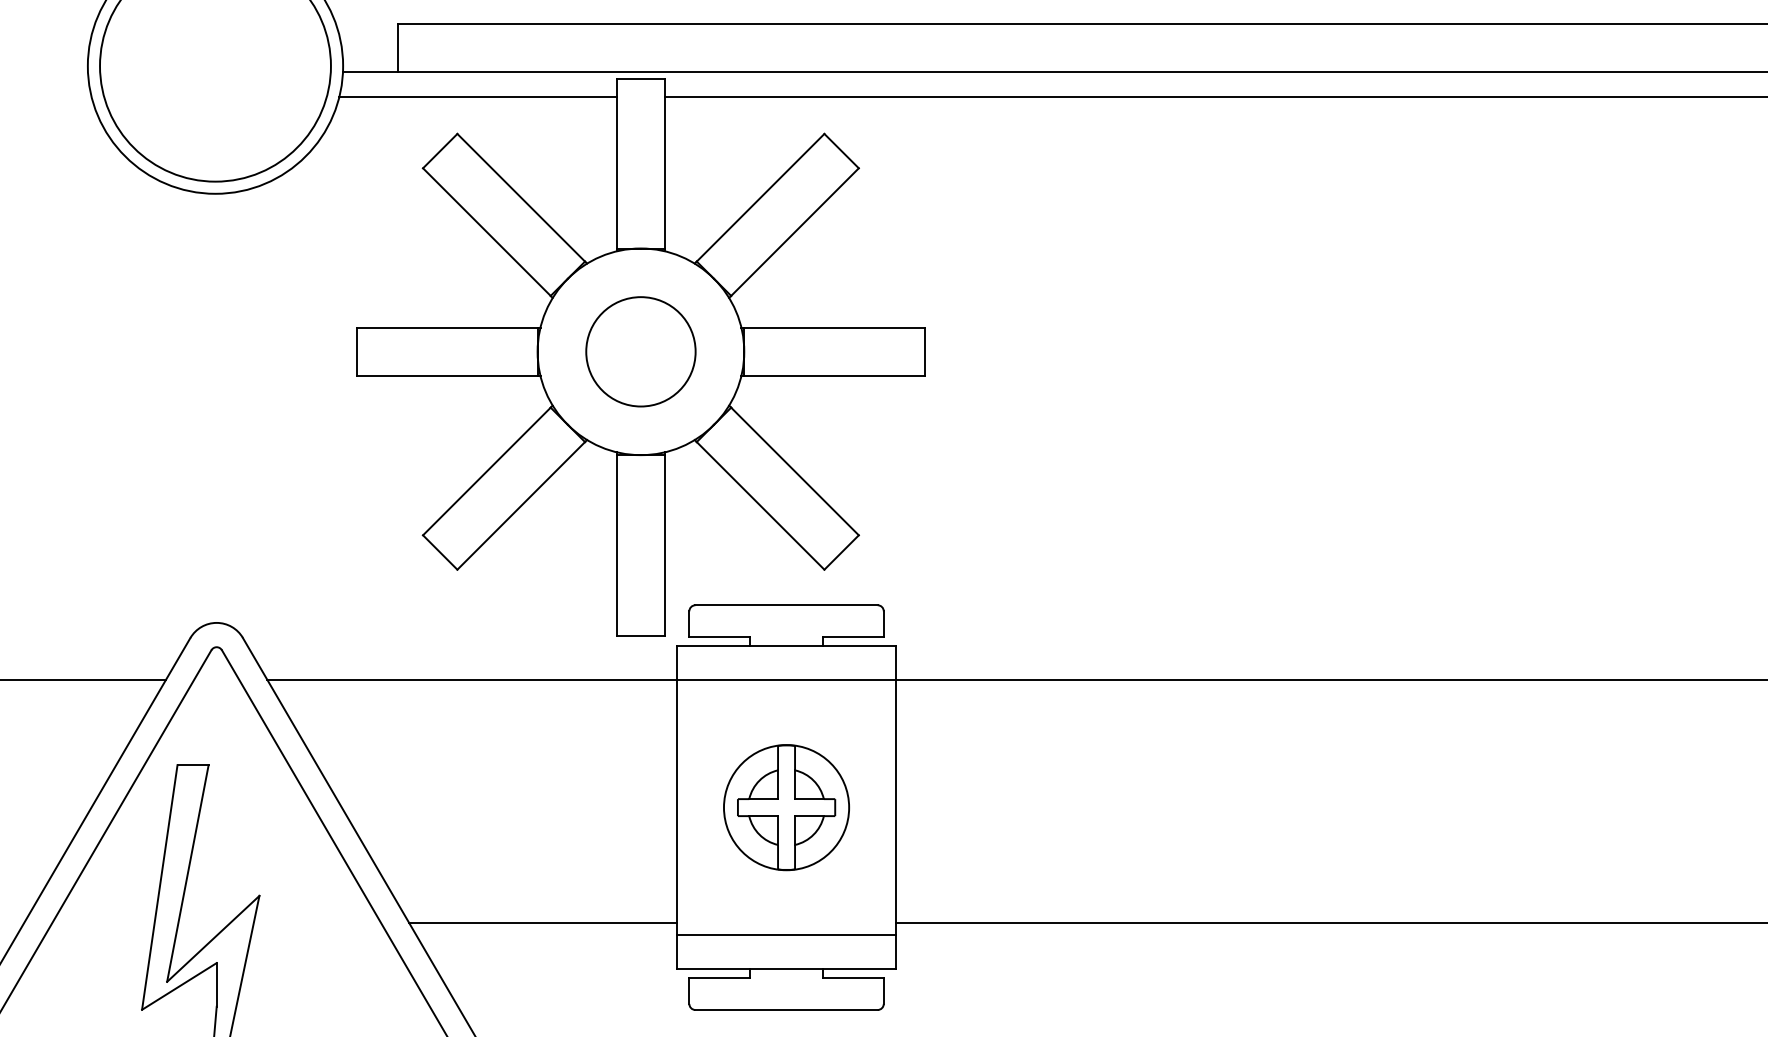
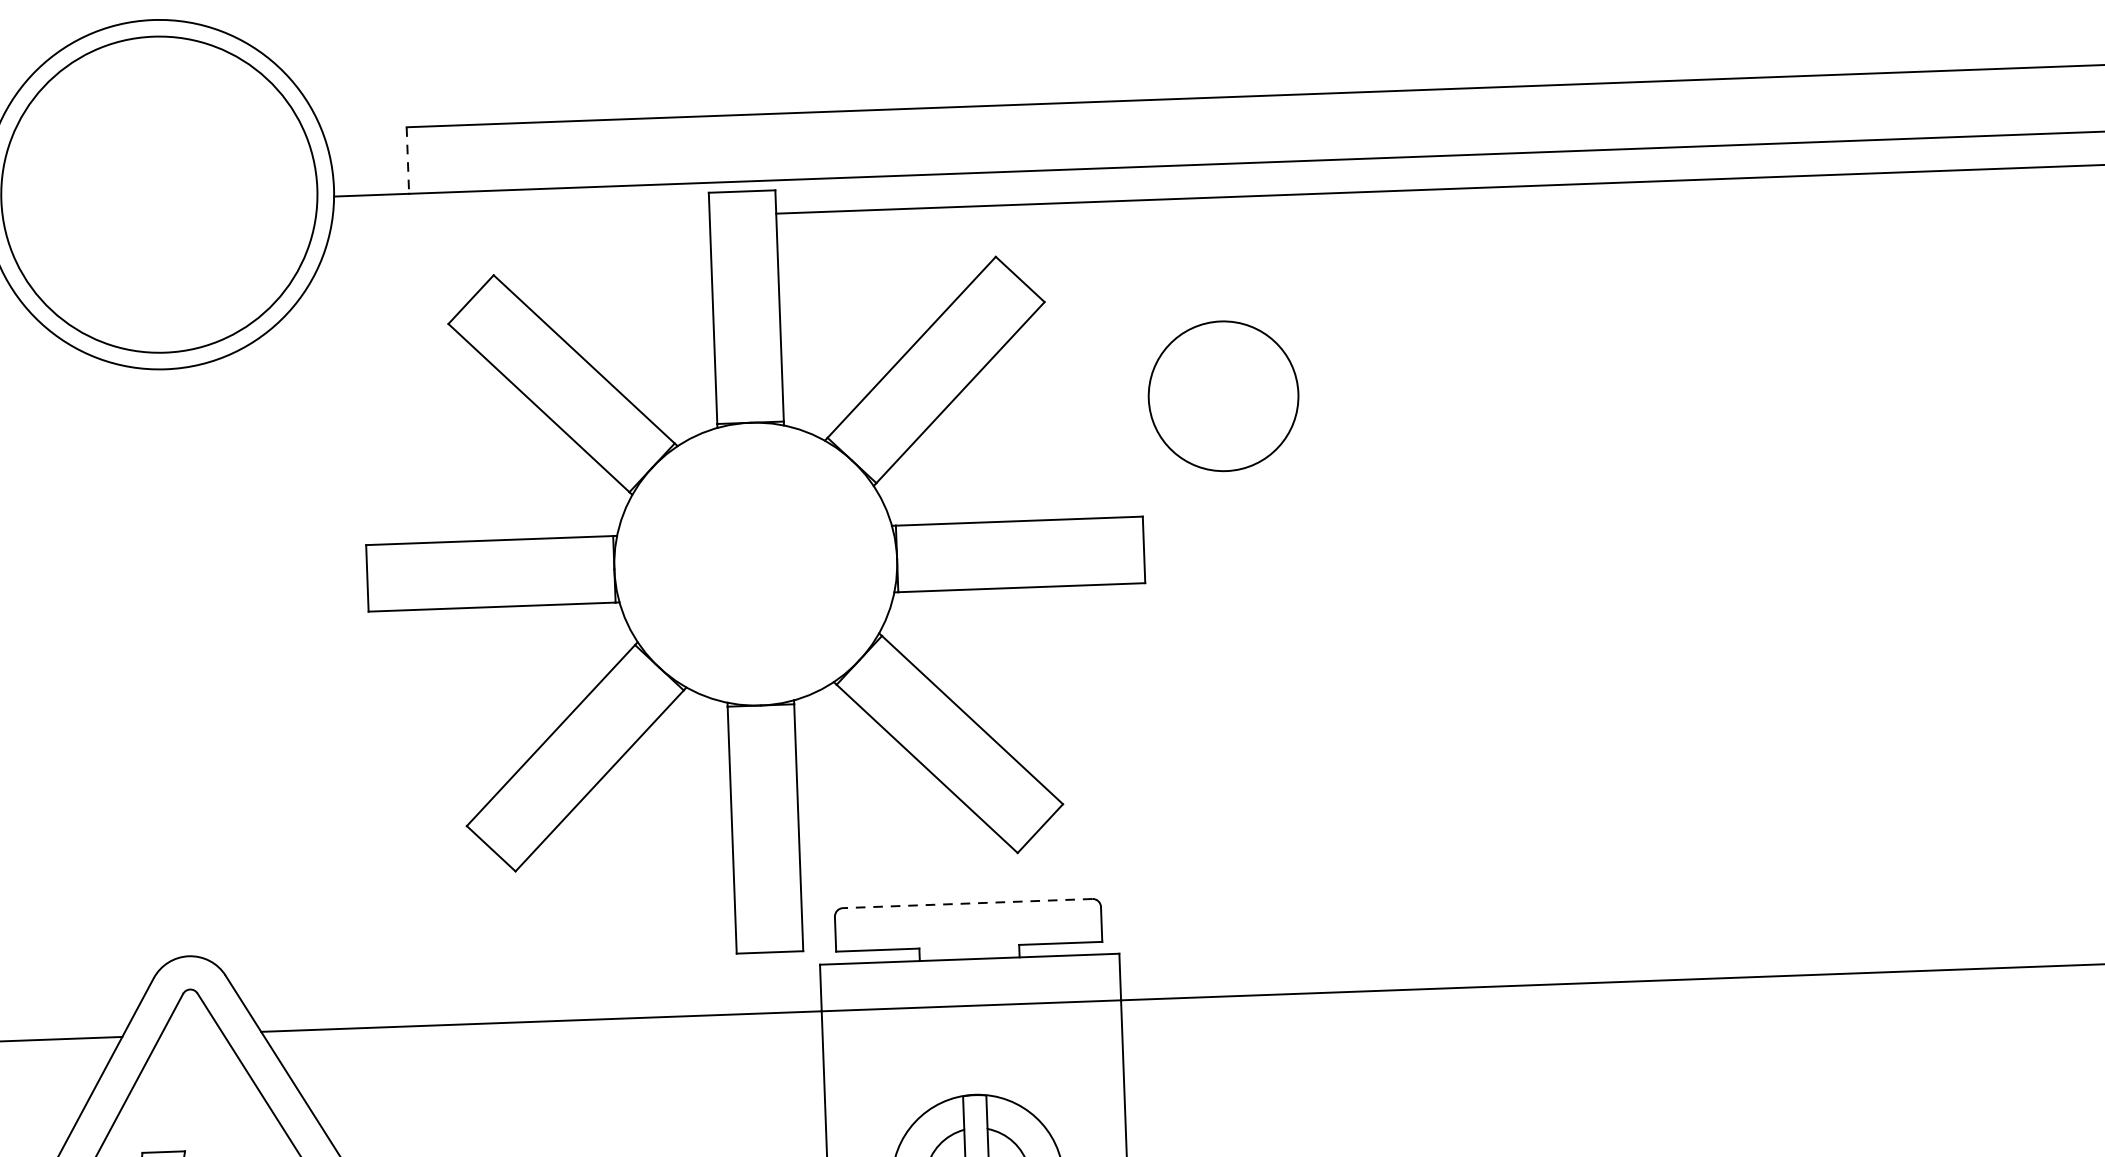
line: (397, 48) -> (407, 161), solid -> dashed
line: (477, 96) -> (519, 223), removed
circle: (640, 351) -> (1222, 395), moved
line: (786, 605) -> (967, 903), solid -> dashed

